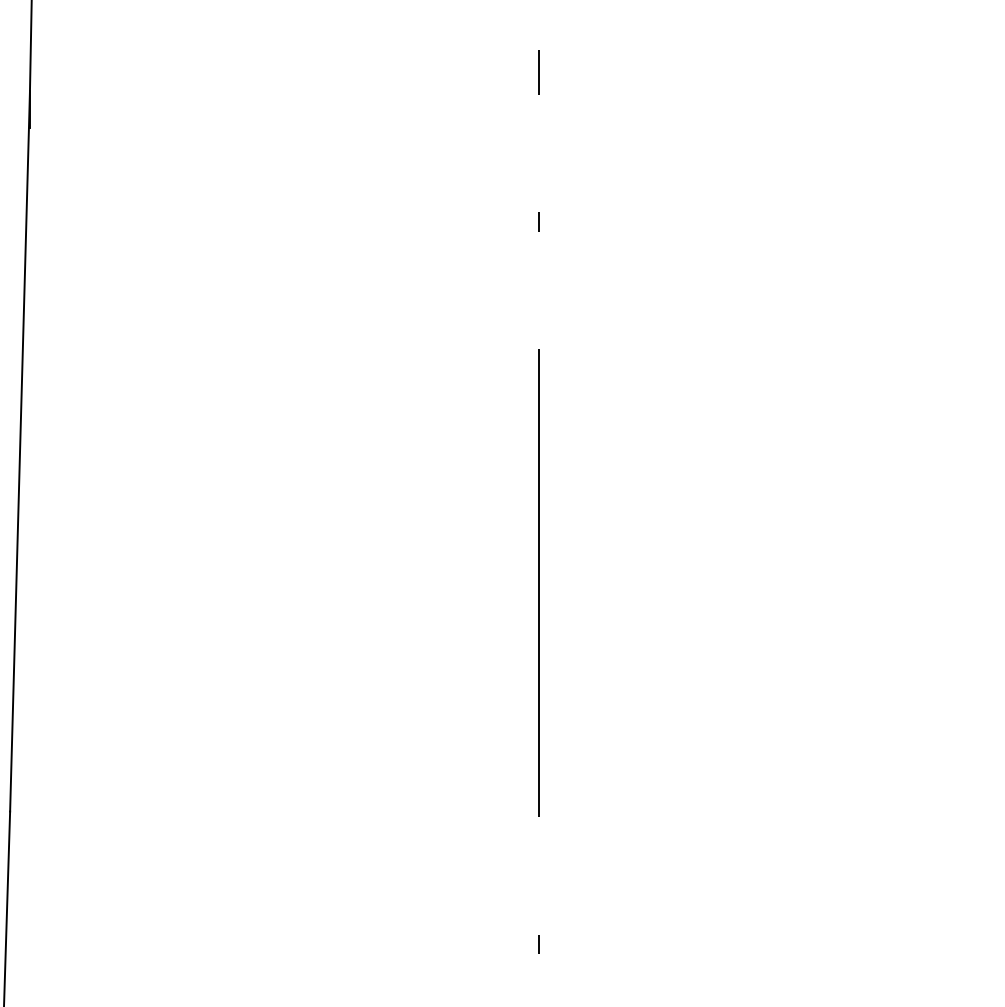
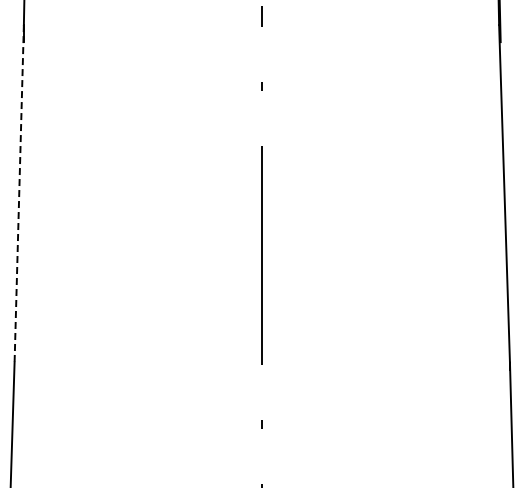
line: (20, 450) -> (19, 193), solid -> dashed

